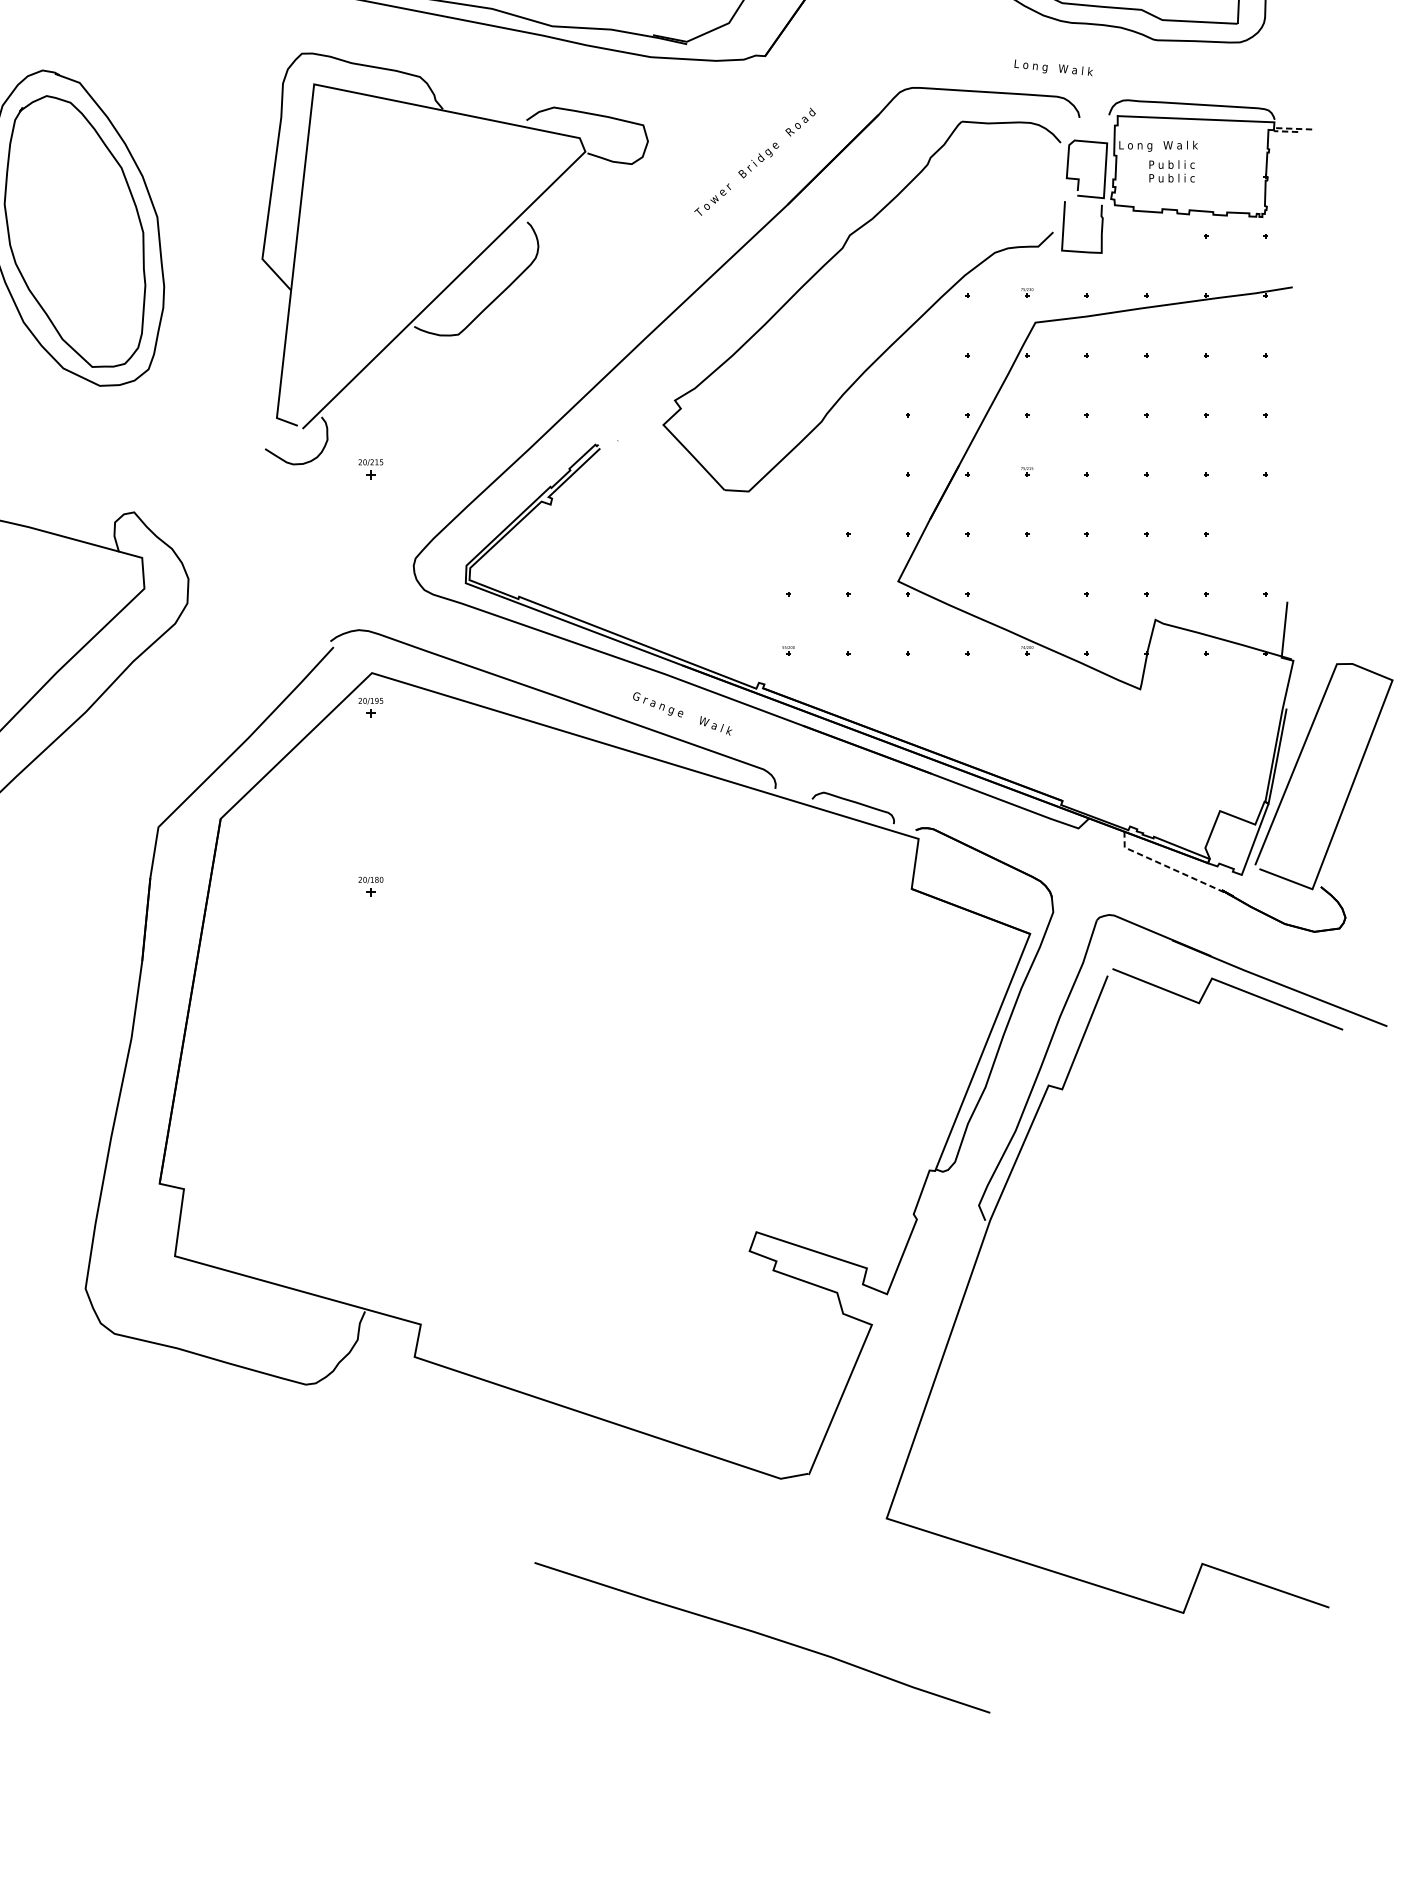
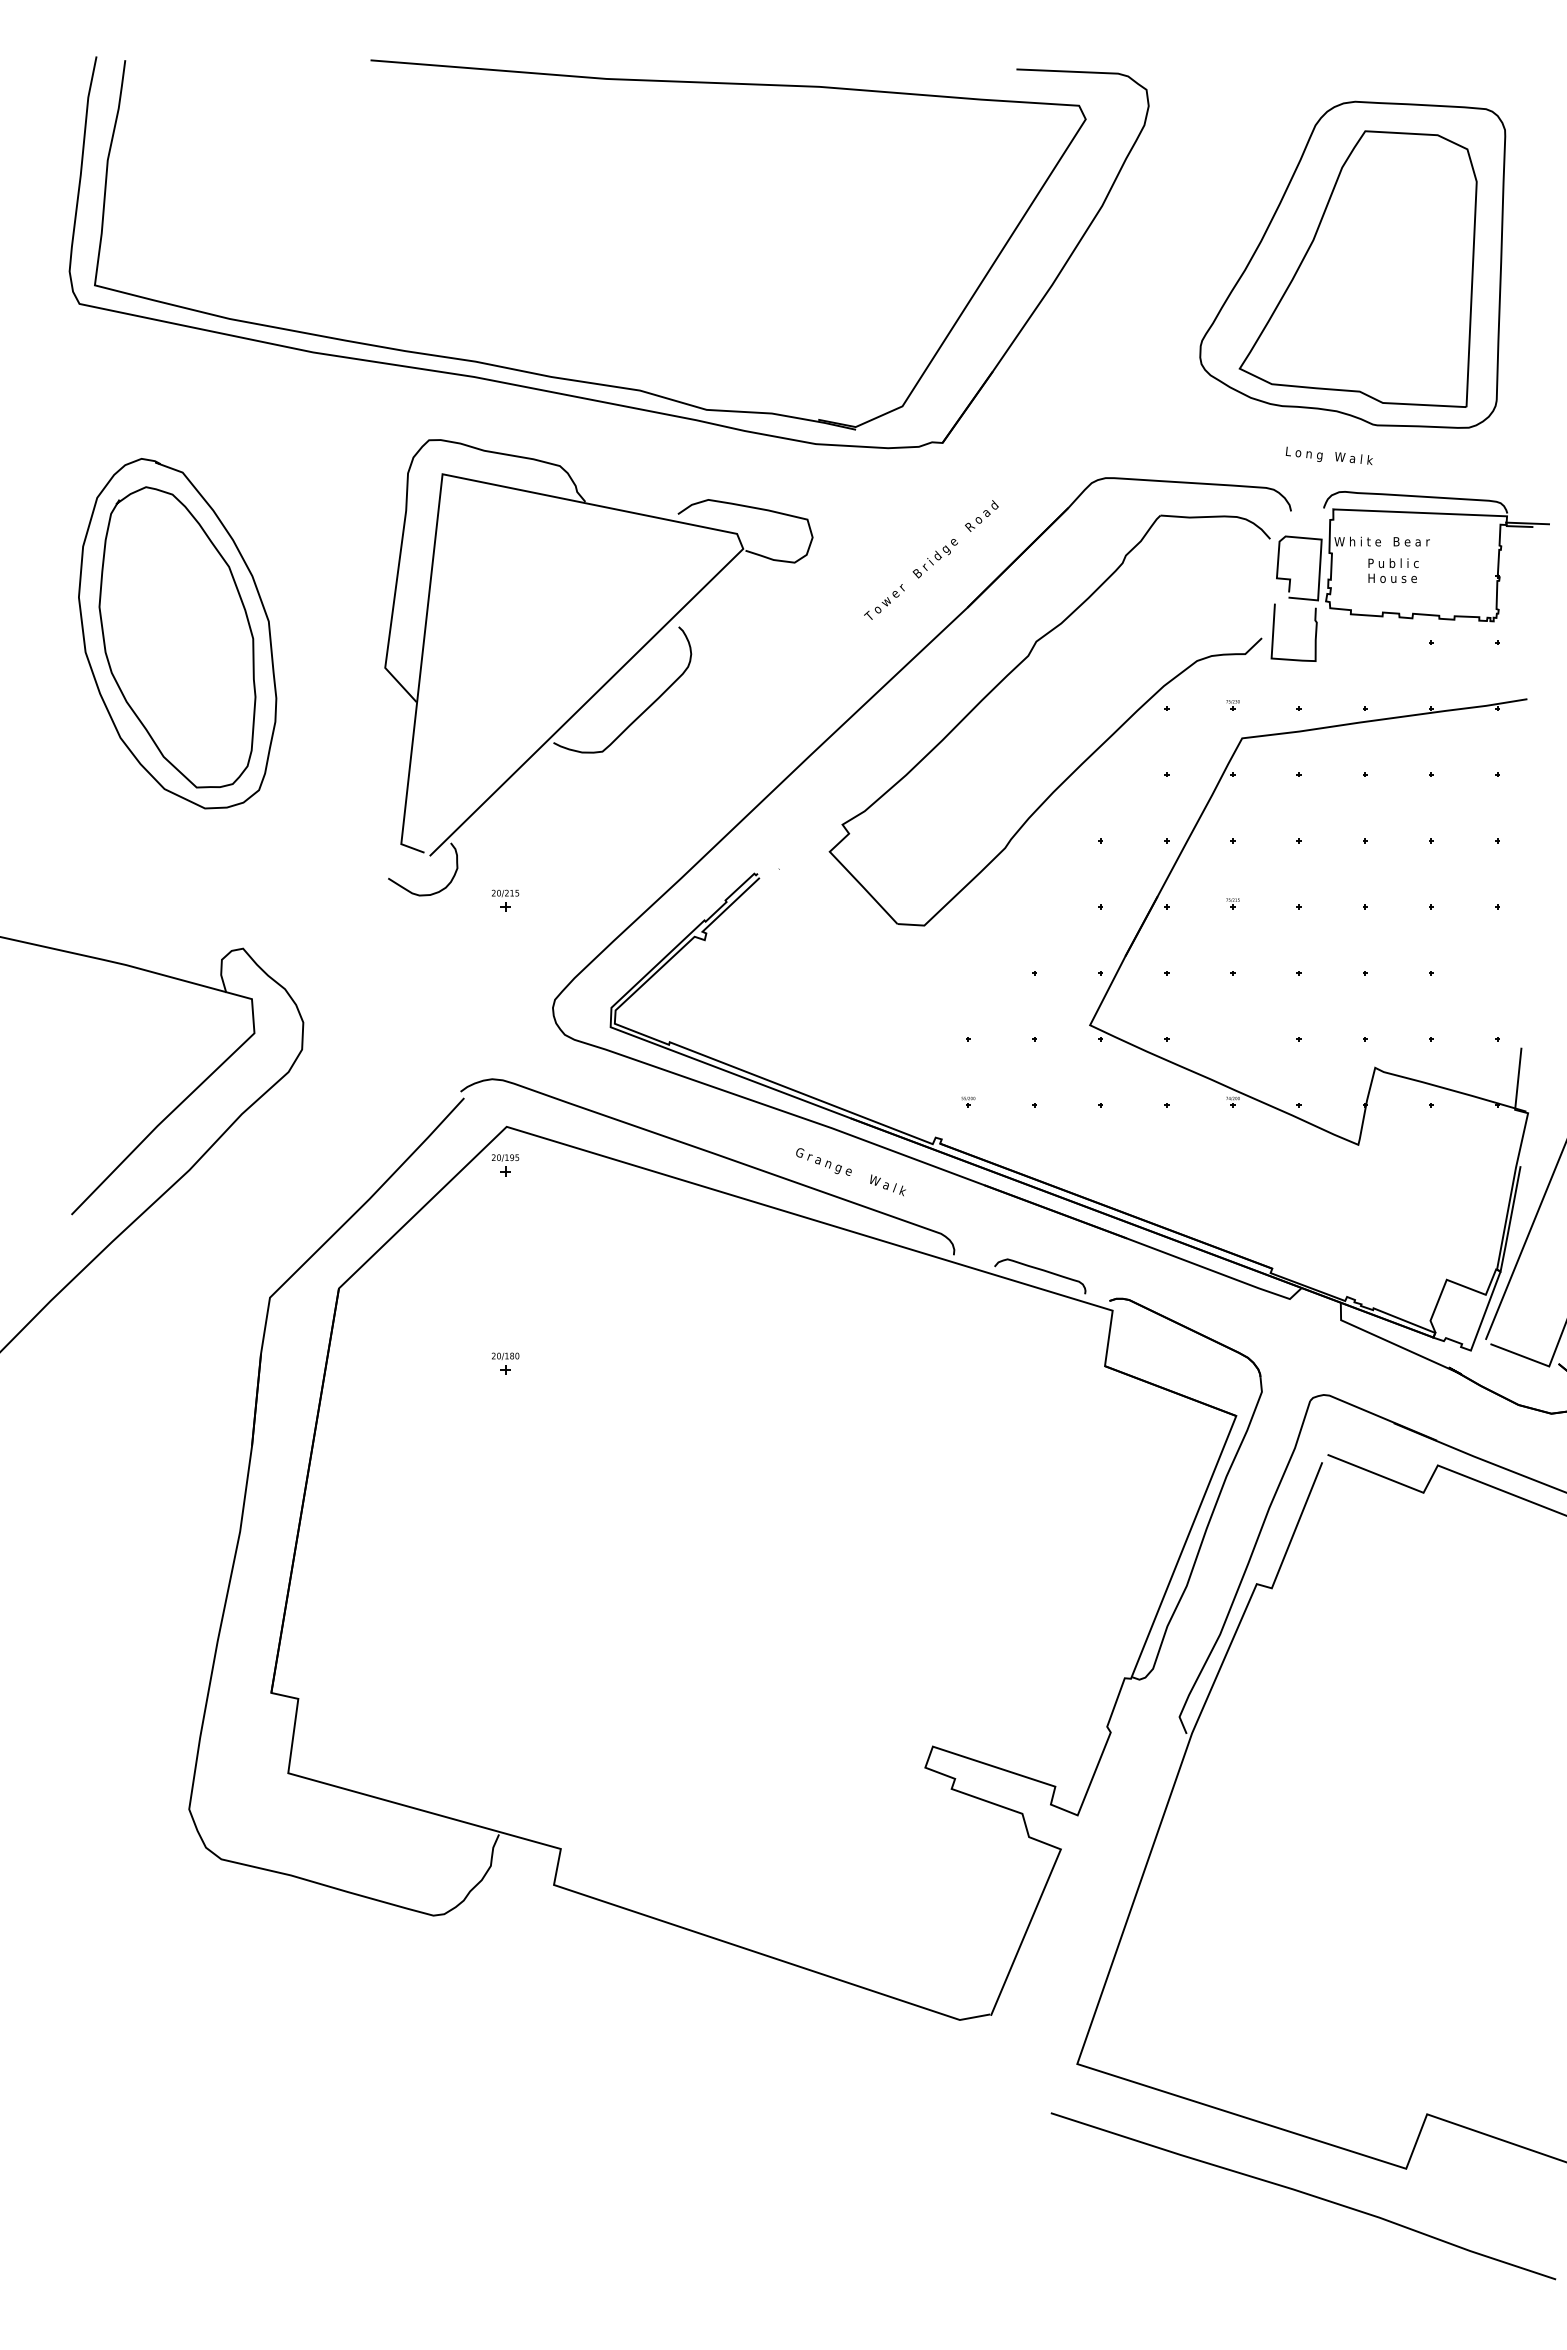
text: (1052, 67) -> (1328, 455), moved
line: (1279, 127) -> (1512, 522), dashed -> solid
text: (1161, 145) -> (1381, 542), L o n g   W a l k -> W h i t e   B e a r
text: (1171, 178) -> (1393, 578), P u b l i c -> H o u s e
line: (1171, 868) -> (1392, 1343), dashed -> solid
curve: (764, 1636) -> (1305, 2194), moved

